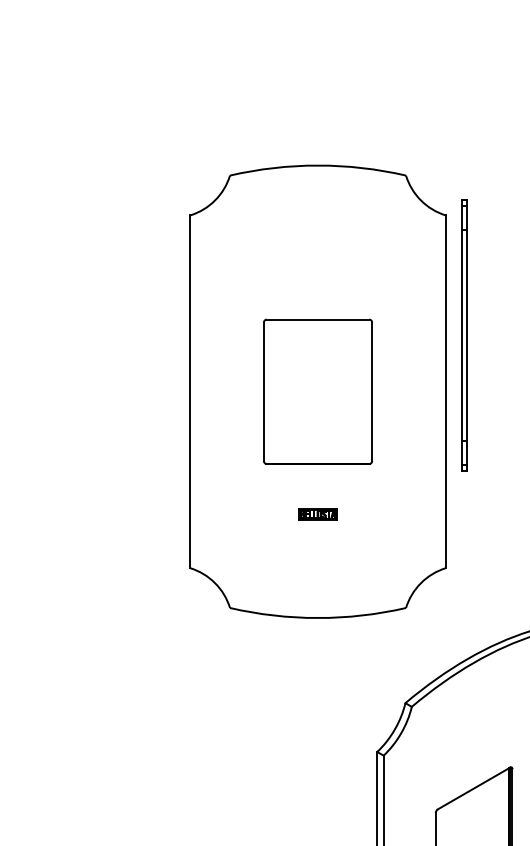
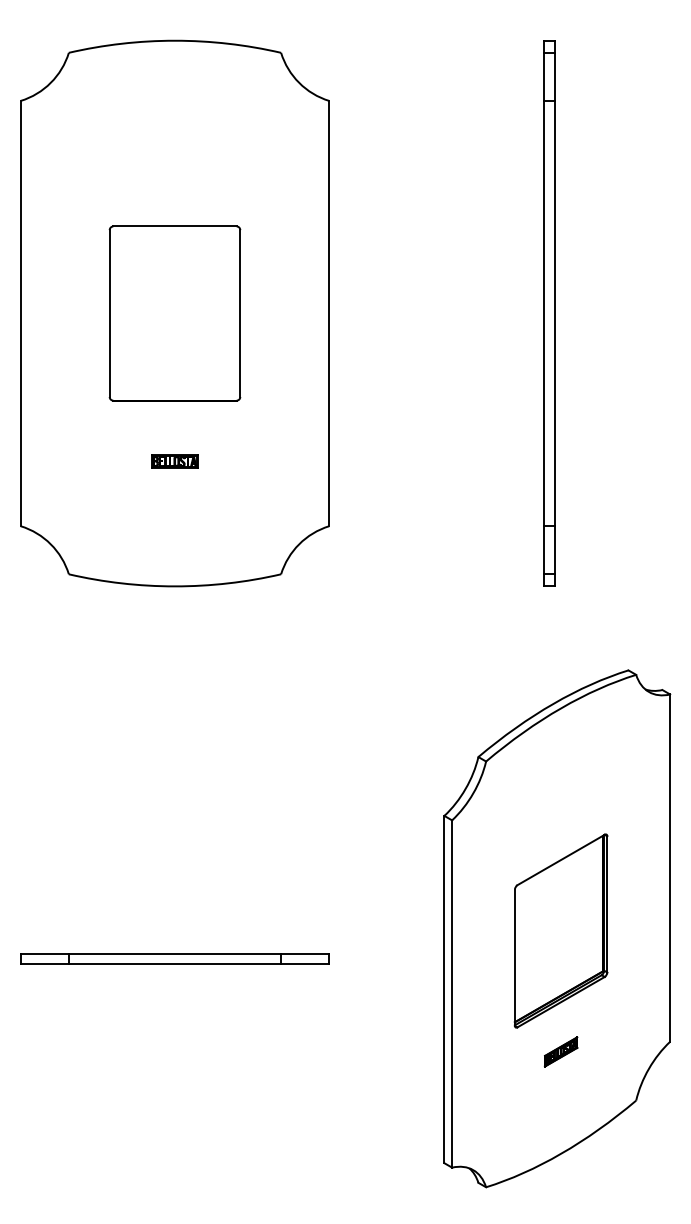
part: (464, 335) -> (549, 313), size x1.67
part: (317, 391) -> (174, 313), moved

